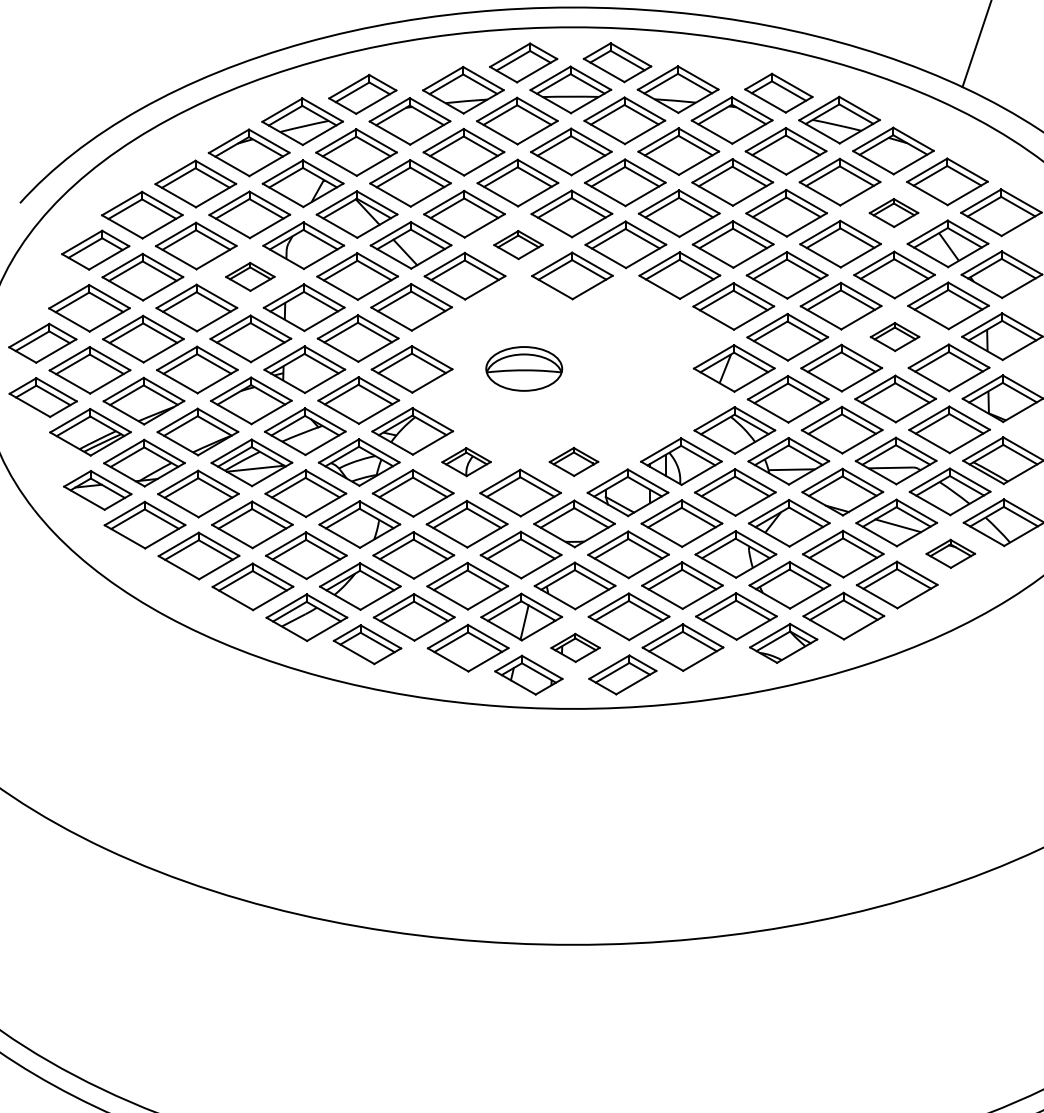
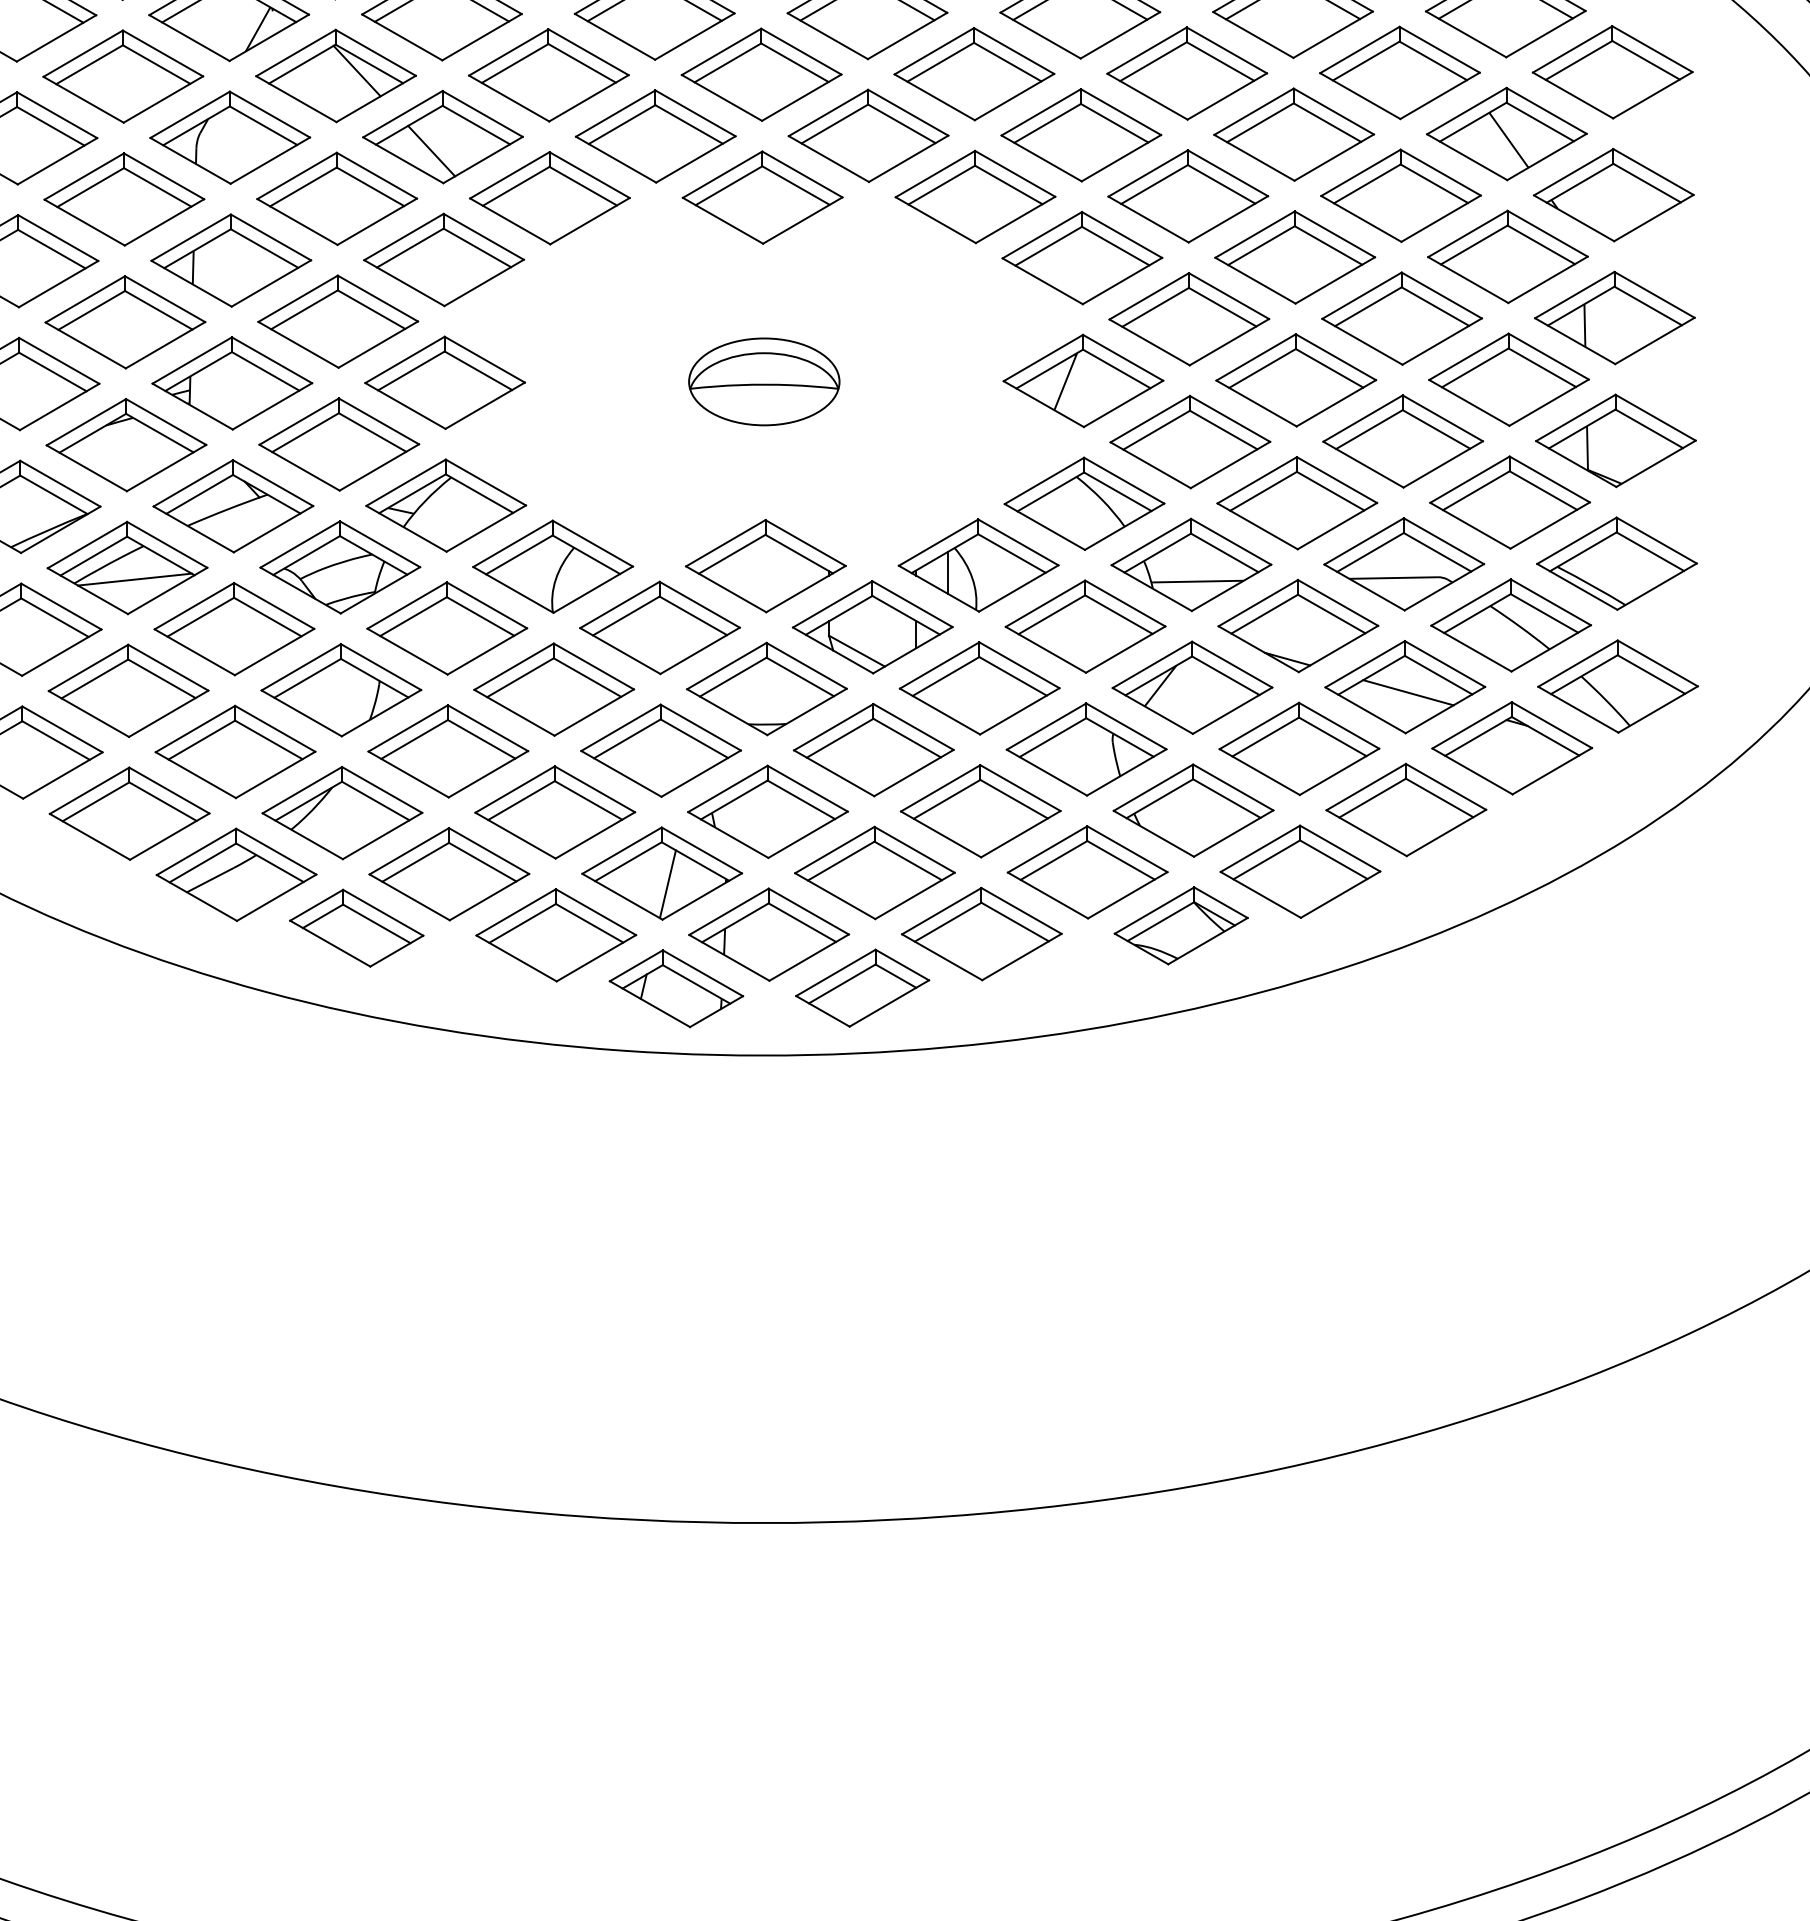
part: (893, 212) -> (1398, 71), size x1.67
part: (518, 244) -> (655, 135), size x1.67
part: (250, 276) -> (124, 198), size x1.67
part: (894, 336) -> (1400, 317), size x1.67
part: (524, 368) -> (764, 381), moved
part: (466, 461) -> (552, 565), size x1.67
part: (573, 461) -> (764, 565), size x1.67
part: (950, 553) -> (1511, 747), size x1.67
part: (575, 647) -> (768, 933), size x1.67

